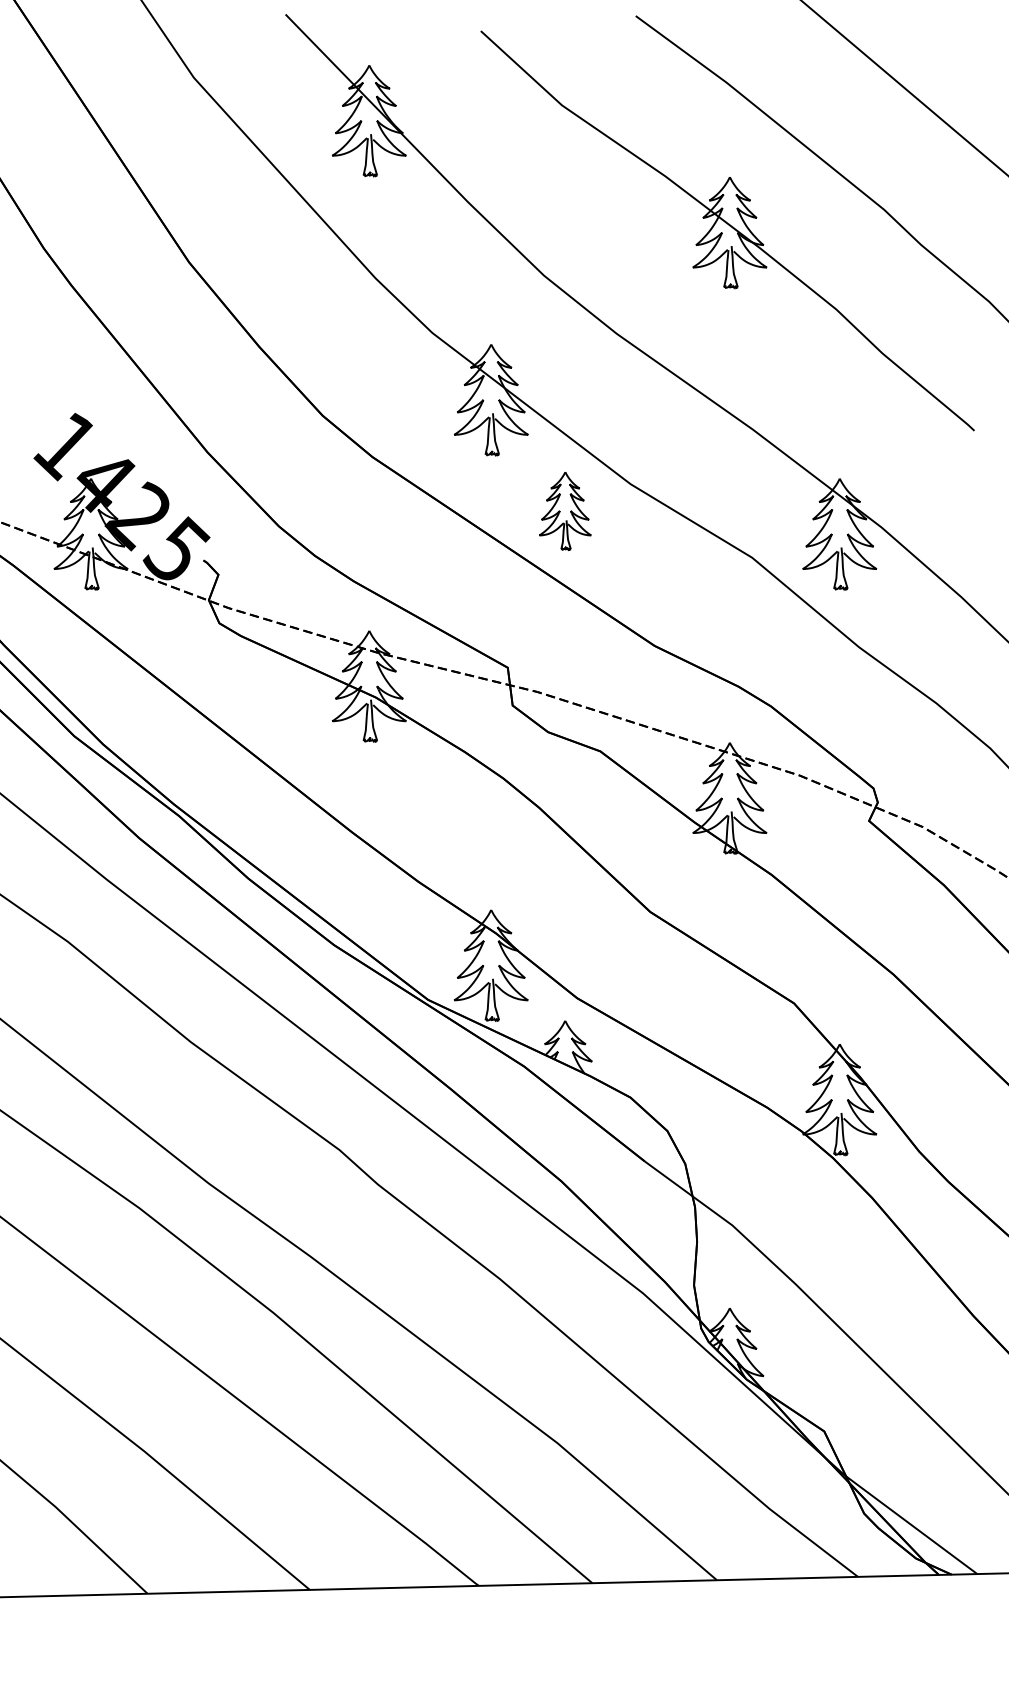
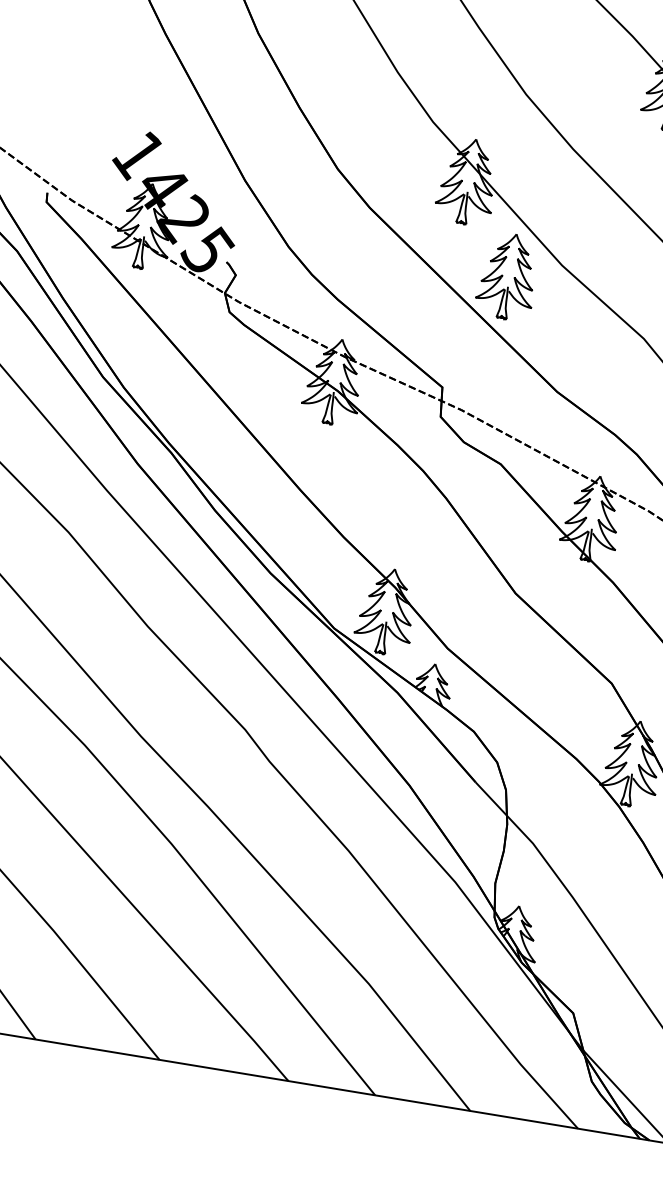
part: (565, 511) -> (508, 276), size x1.43

